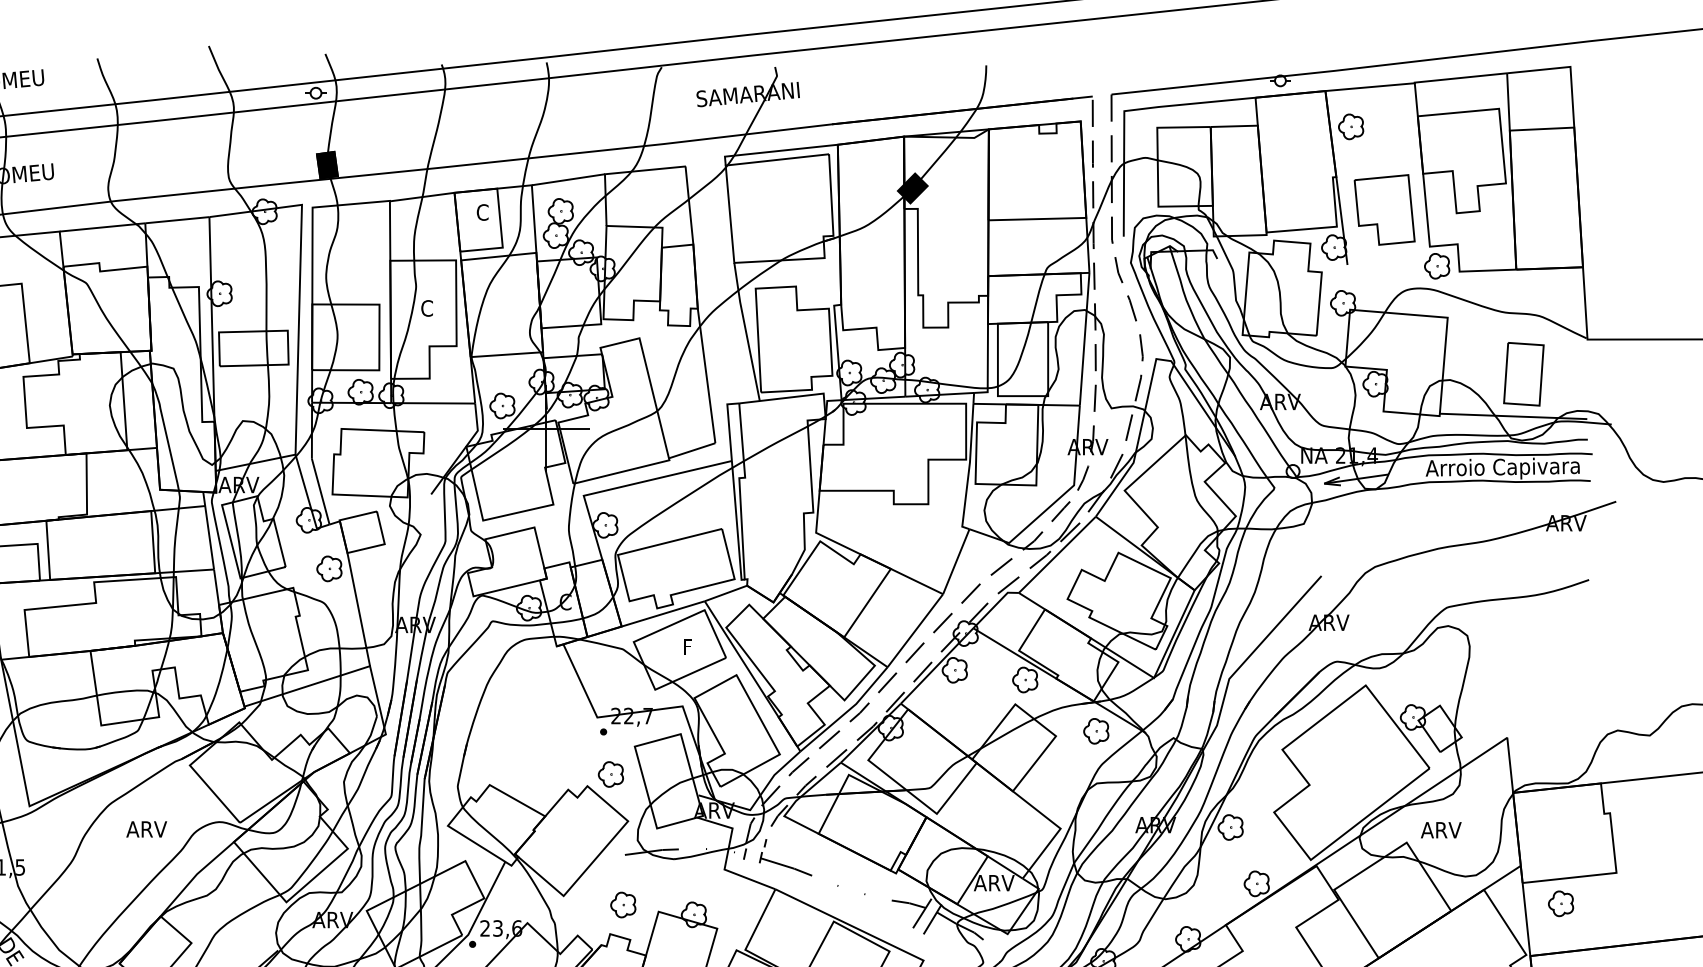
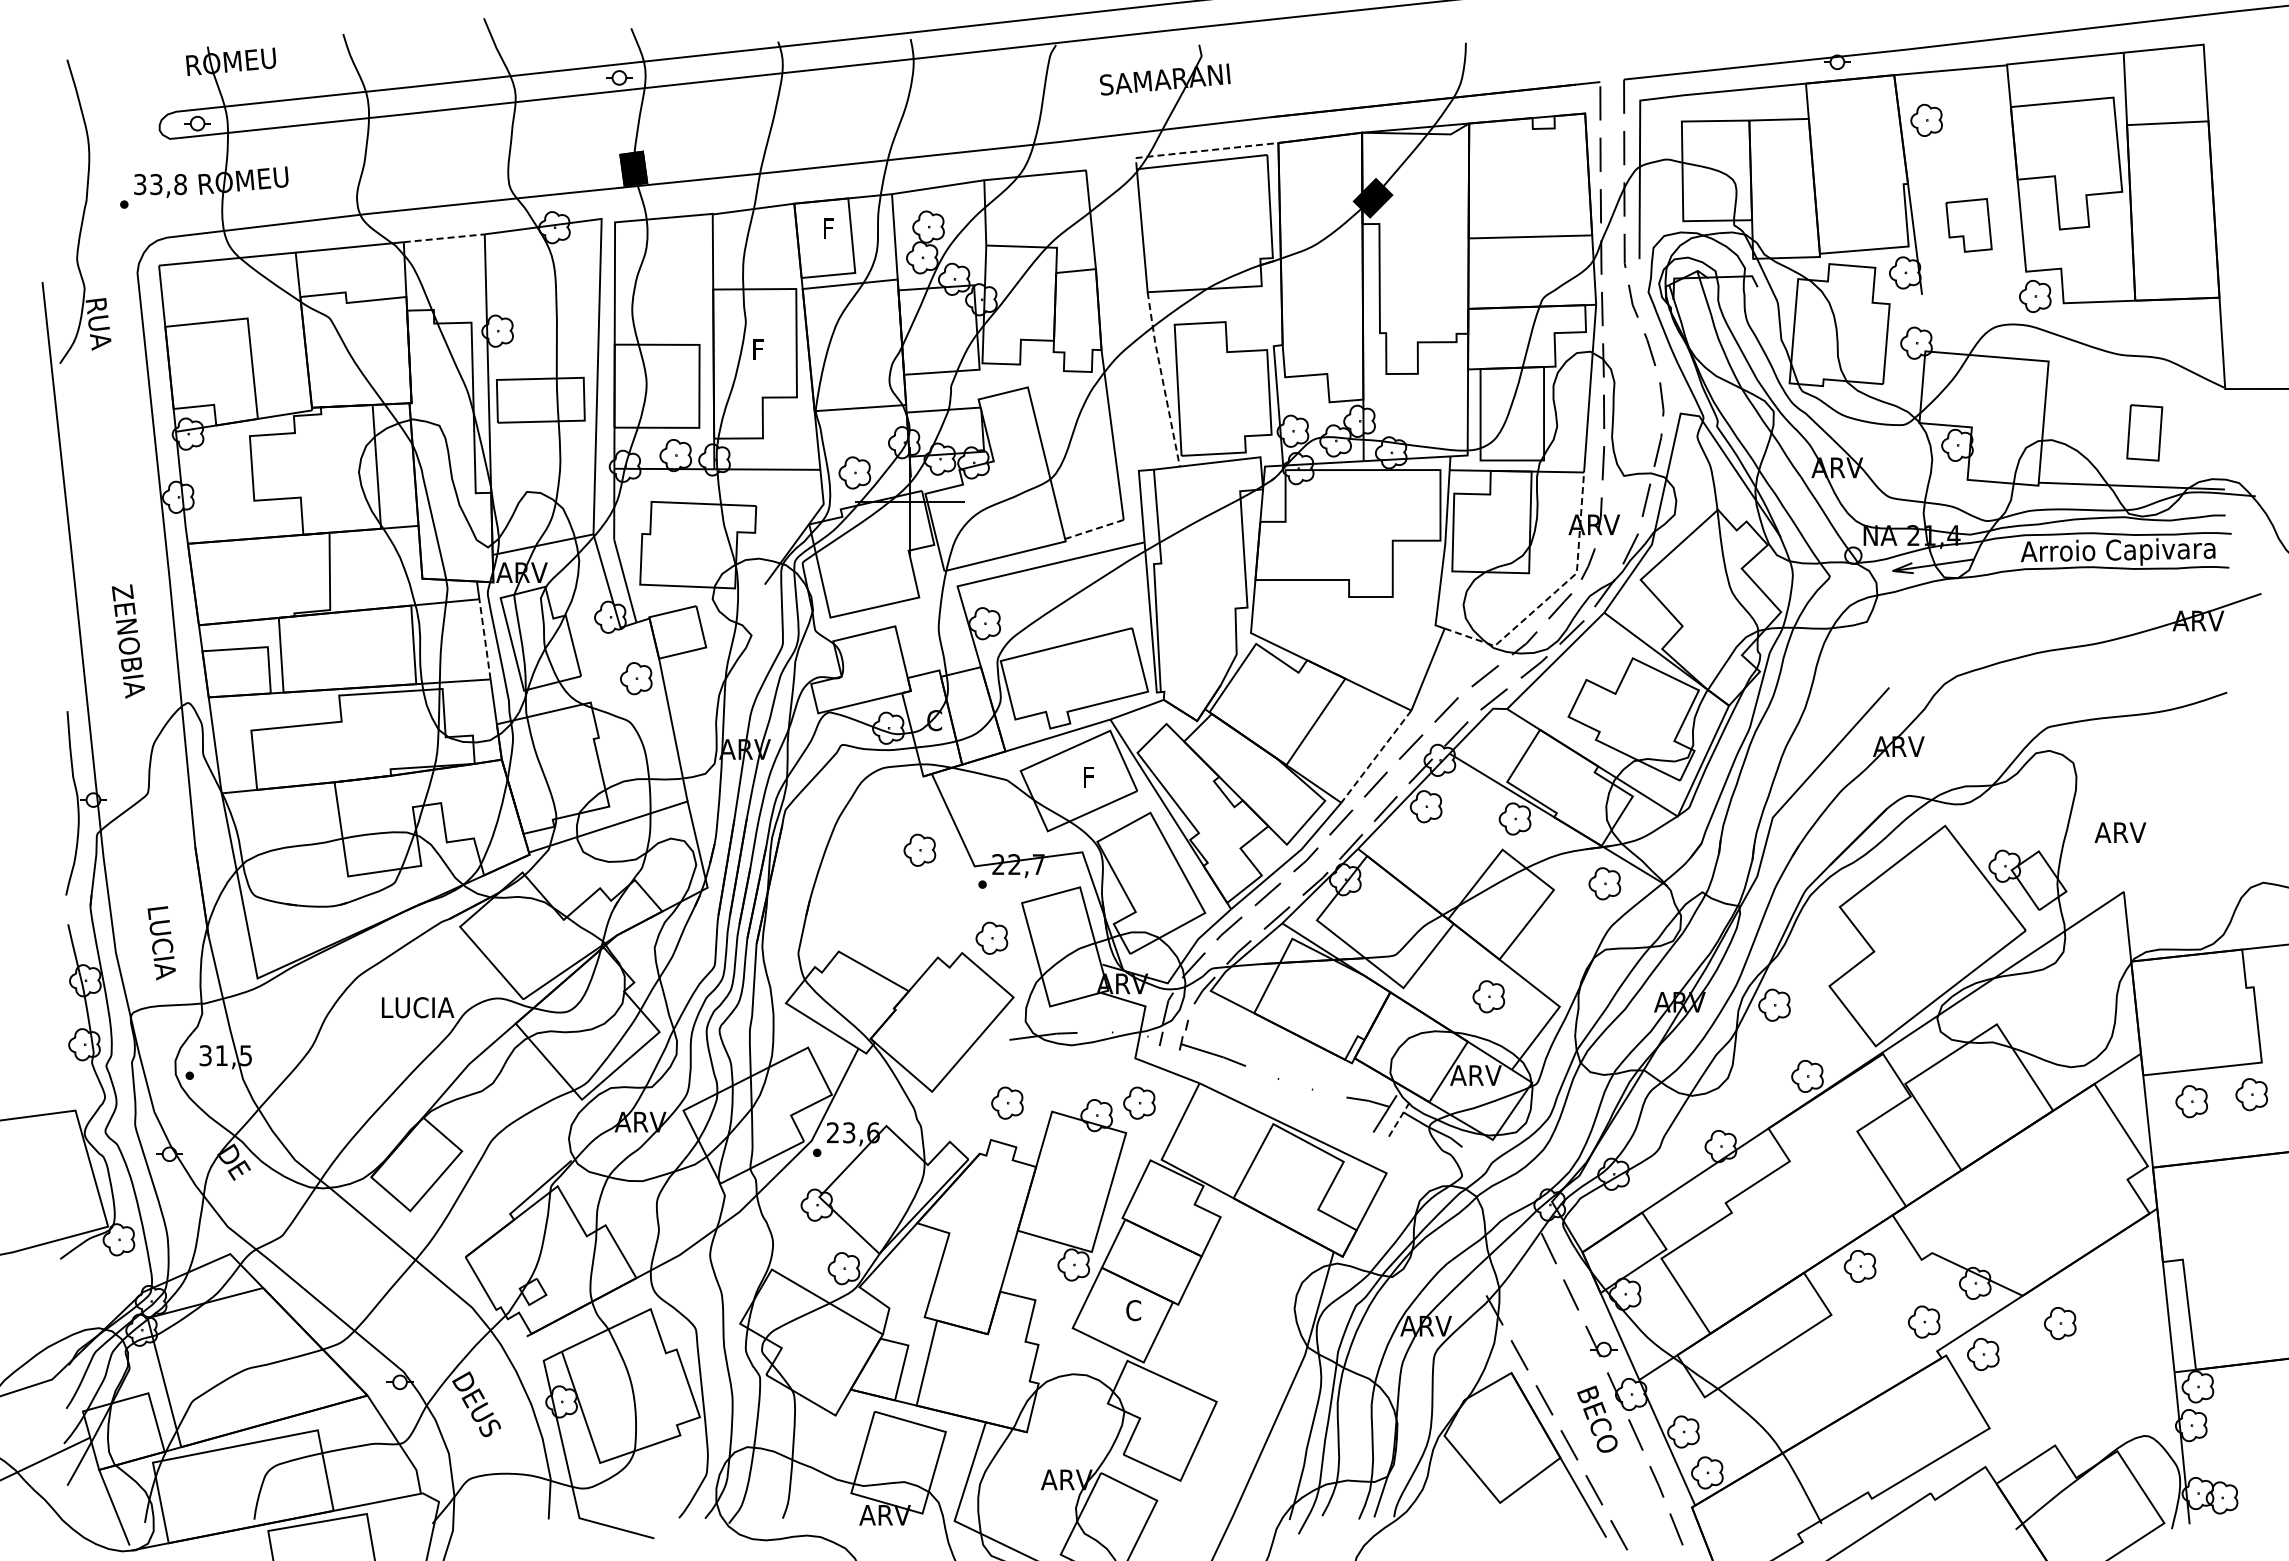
line: (776, 151) -> (1201, 151), solid -> dashed
part: (1384, 210) -> (1968, 225), size x0.6
text: (482, 212) -> (829, 228), C -> F
line: (177, 220) -> (444, 238), solid -> dashed
text: (426, 308) -> (759, 349), C -> F
line: (746, 331) -> (1162, 378), solid -> dashed
part: (1523, 373) -> (2144, 432), size x0.7
line: (692, 450) -> (1094, 529), solid -> dashed
line: (1055, 501) -> (1553, 593), solid -> dashed
line: (209, 537) -> (484, 638), solid -> dashed
line: (915, 630) -> (1376, 756), solid -> dashed
part: (553, 704) -> (919, 849), added
part: (1004, 820) -> (1488, 996), added
text: (155, 829) -> (416, 1007), ARV -> LUCIA
text: (1441, 830) -> (2120, 832), moved
part: (1608, 898) -> (2251, 1094), added
part: (727, 904) -> (1139, 1102), added
line: (932, 919) -> (1397, 1121), solid -> dashed

